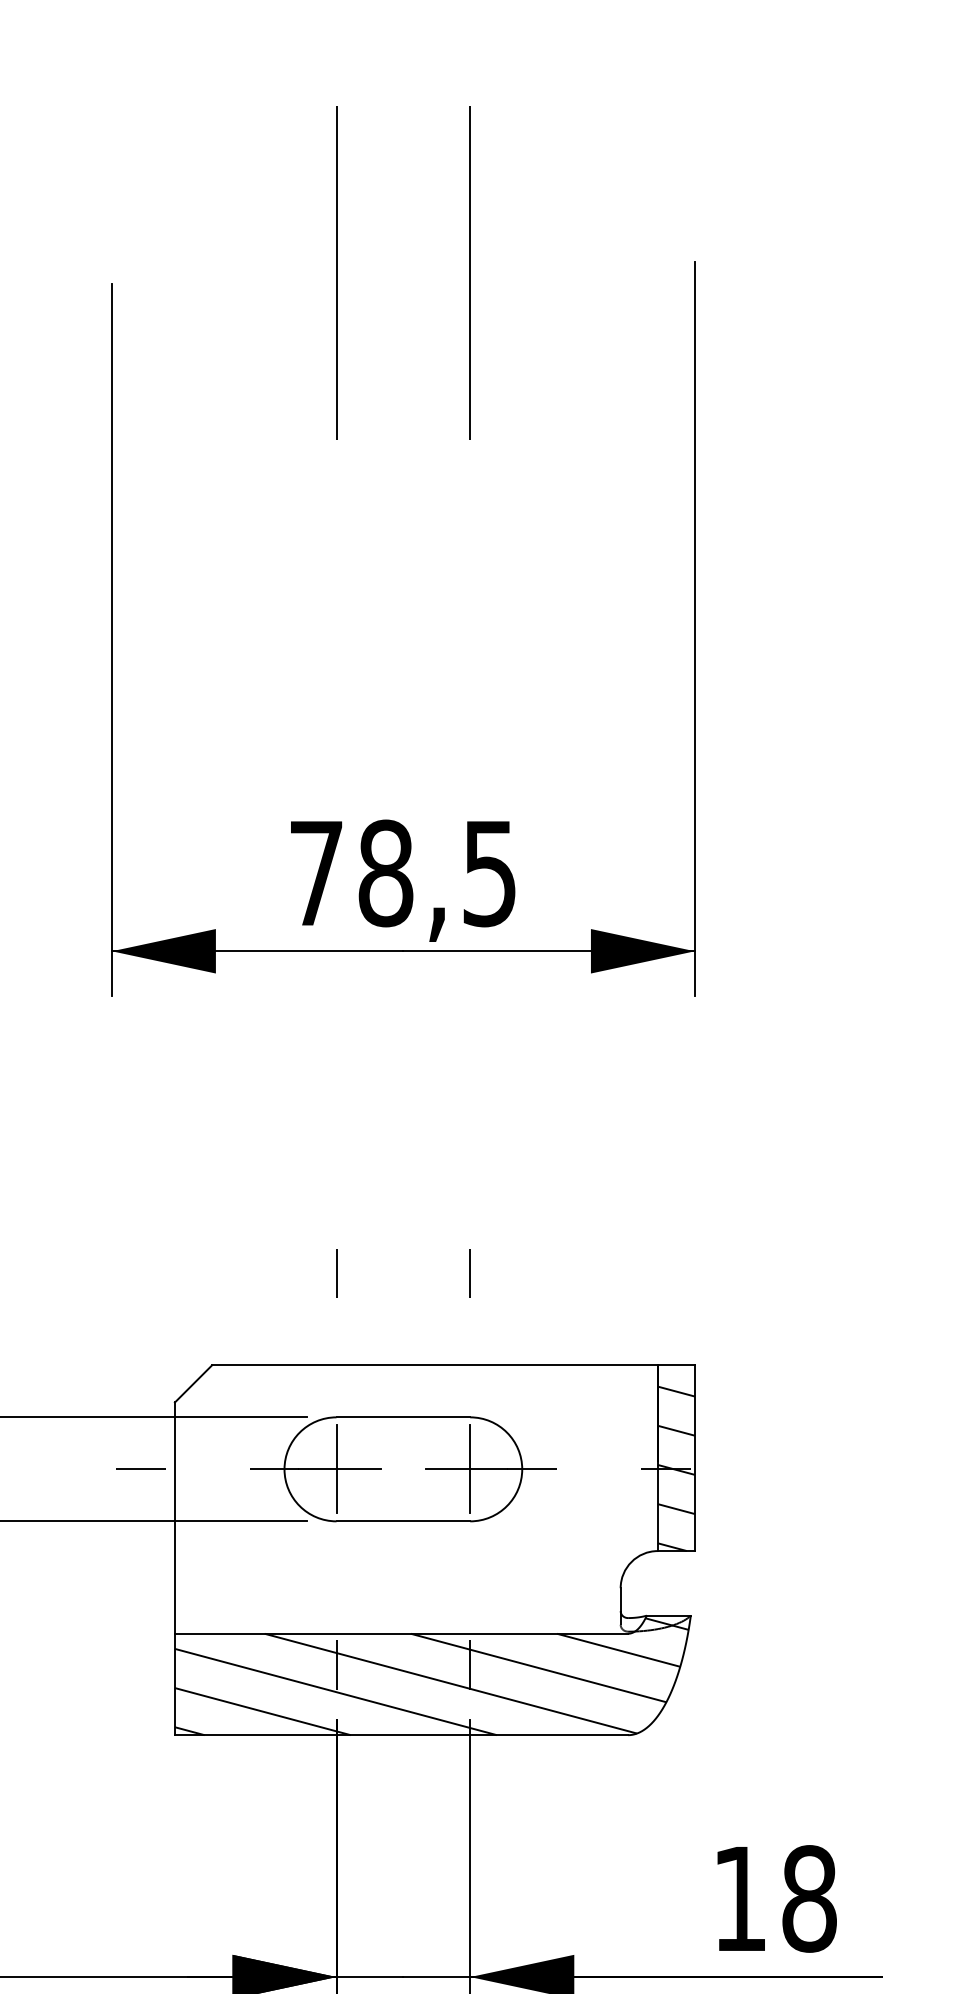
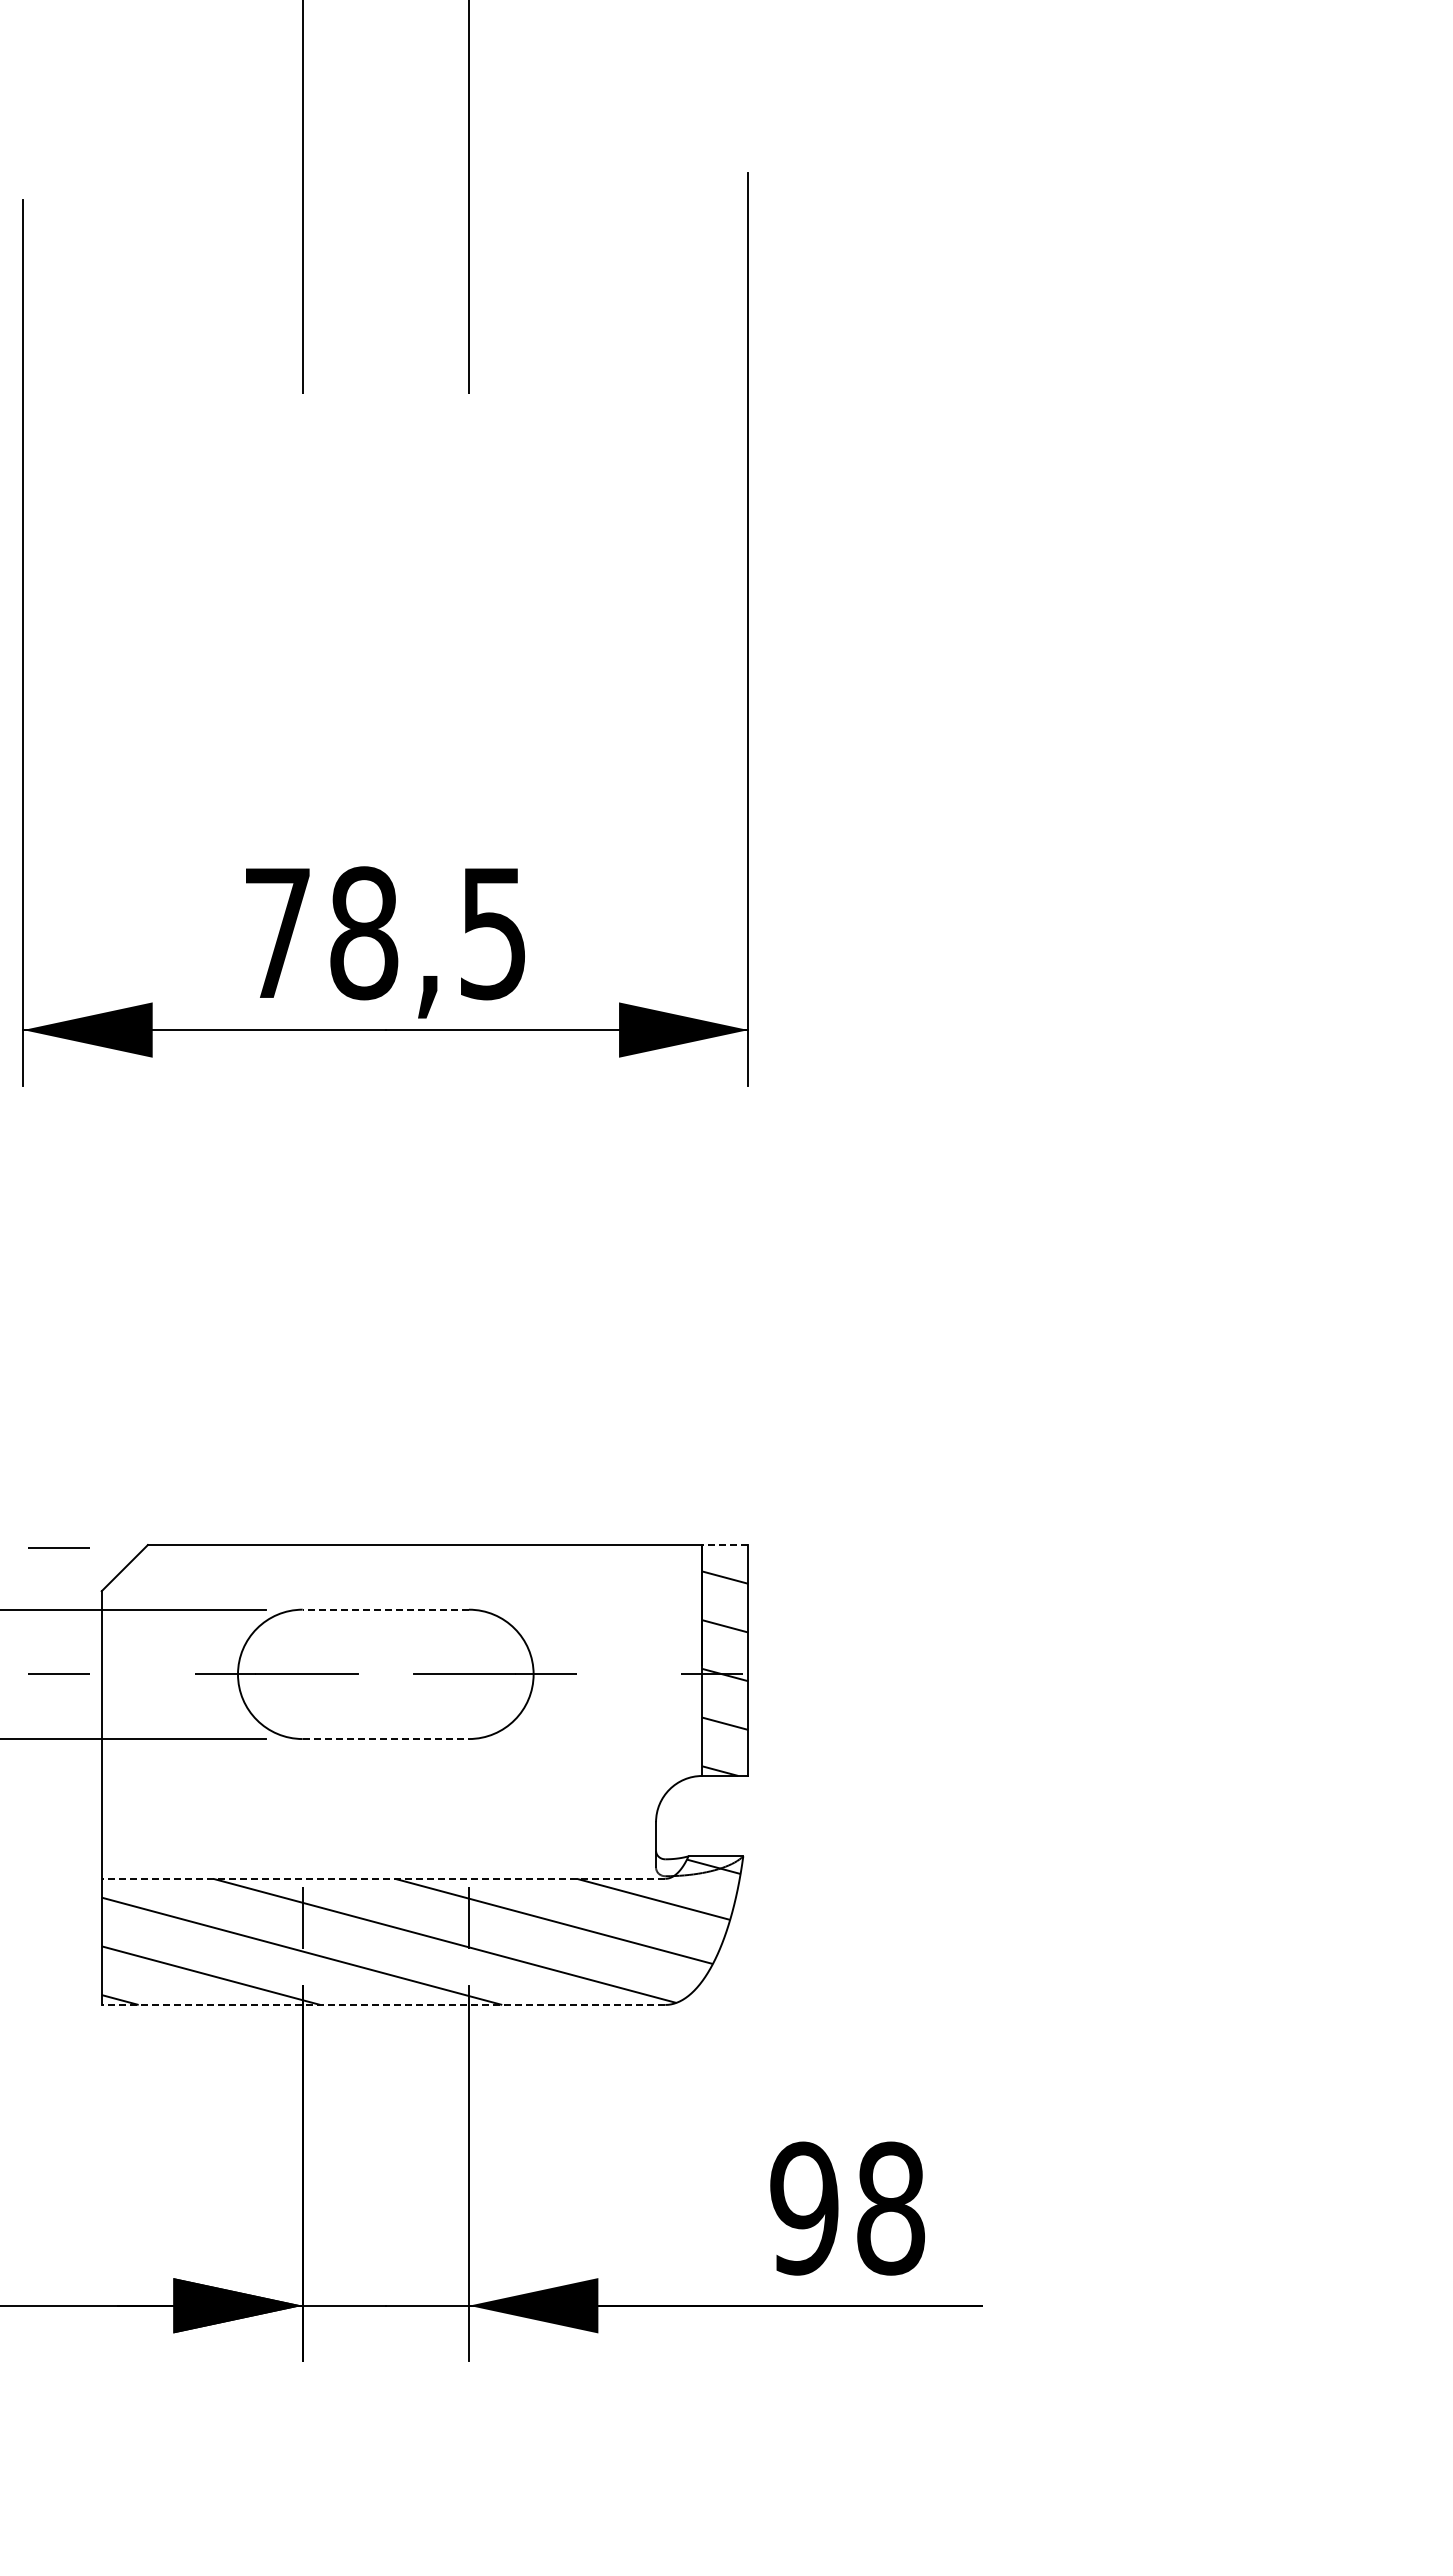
line: (336, 1273) -> (302, 1430), removed
line: (469, 1273) -> (468, 1430), removed
line: (675, 1365) -> (724, 1545), solid -> dashed
line: (140, 1367) -> (58, 1547), added
line: (403, 1417) -> (385, 1609), solid -> dashed
line: (336, 1469) -> (302, 1674), removed
line: (469, 1469) -> (468, 1674), removed
line: (403, 1521) -> (386, 1739), solid -> dashed
line: (401, 1633) -> (383, 1878), solid -> dashed
line: (401, 1734) -> (383, 2004), solid -> dashed
text: (740, 1898) -> (804, 2208), 18 -> 98

